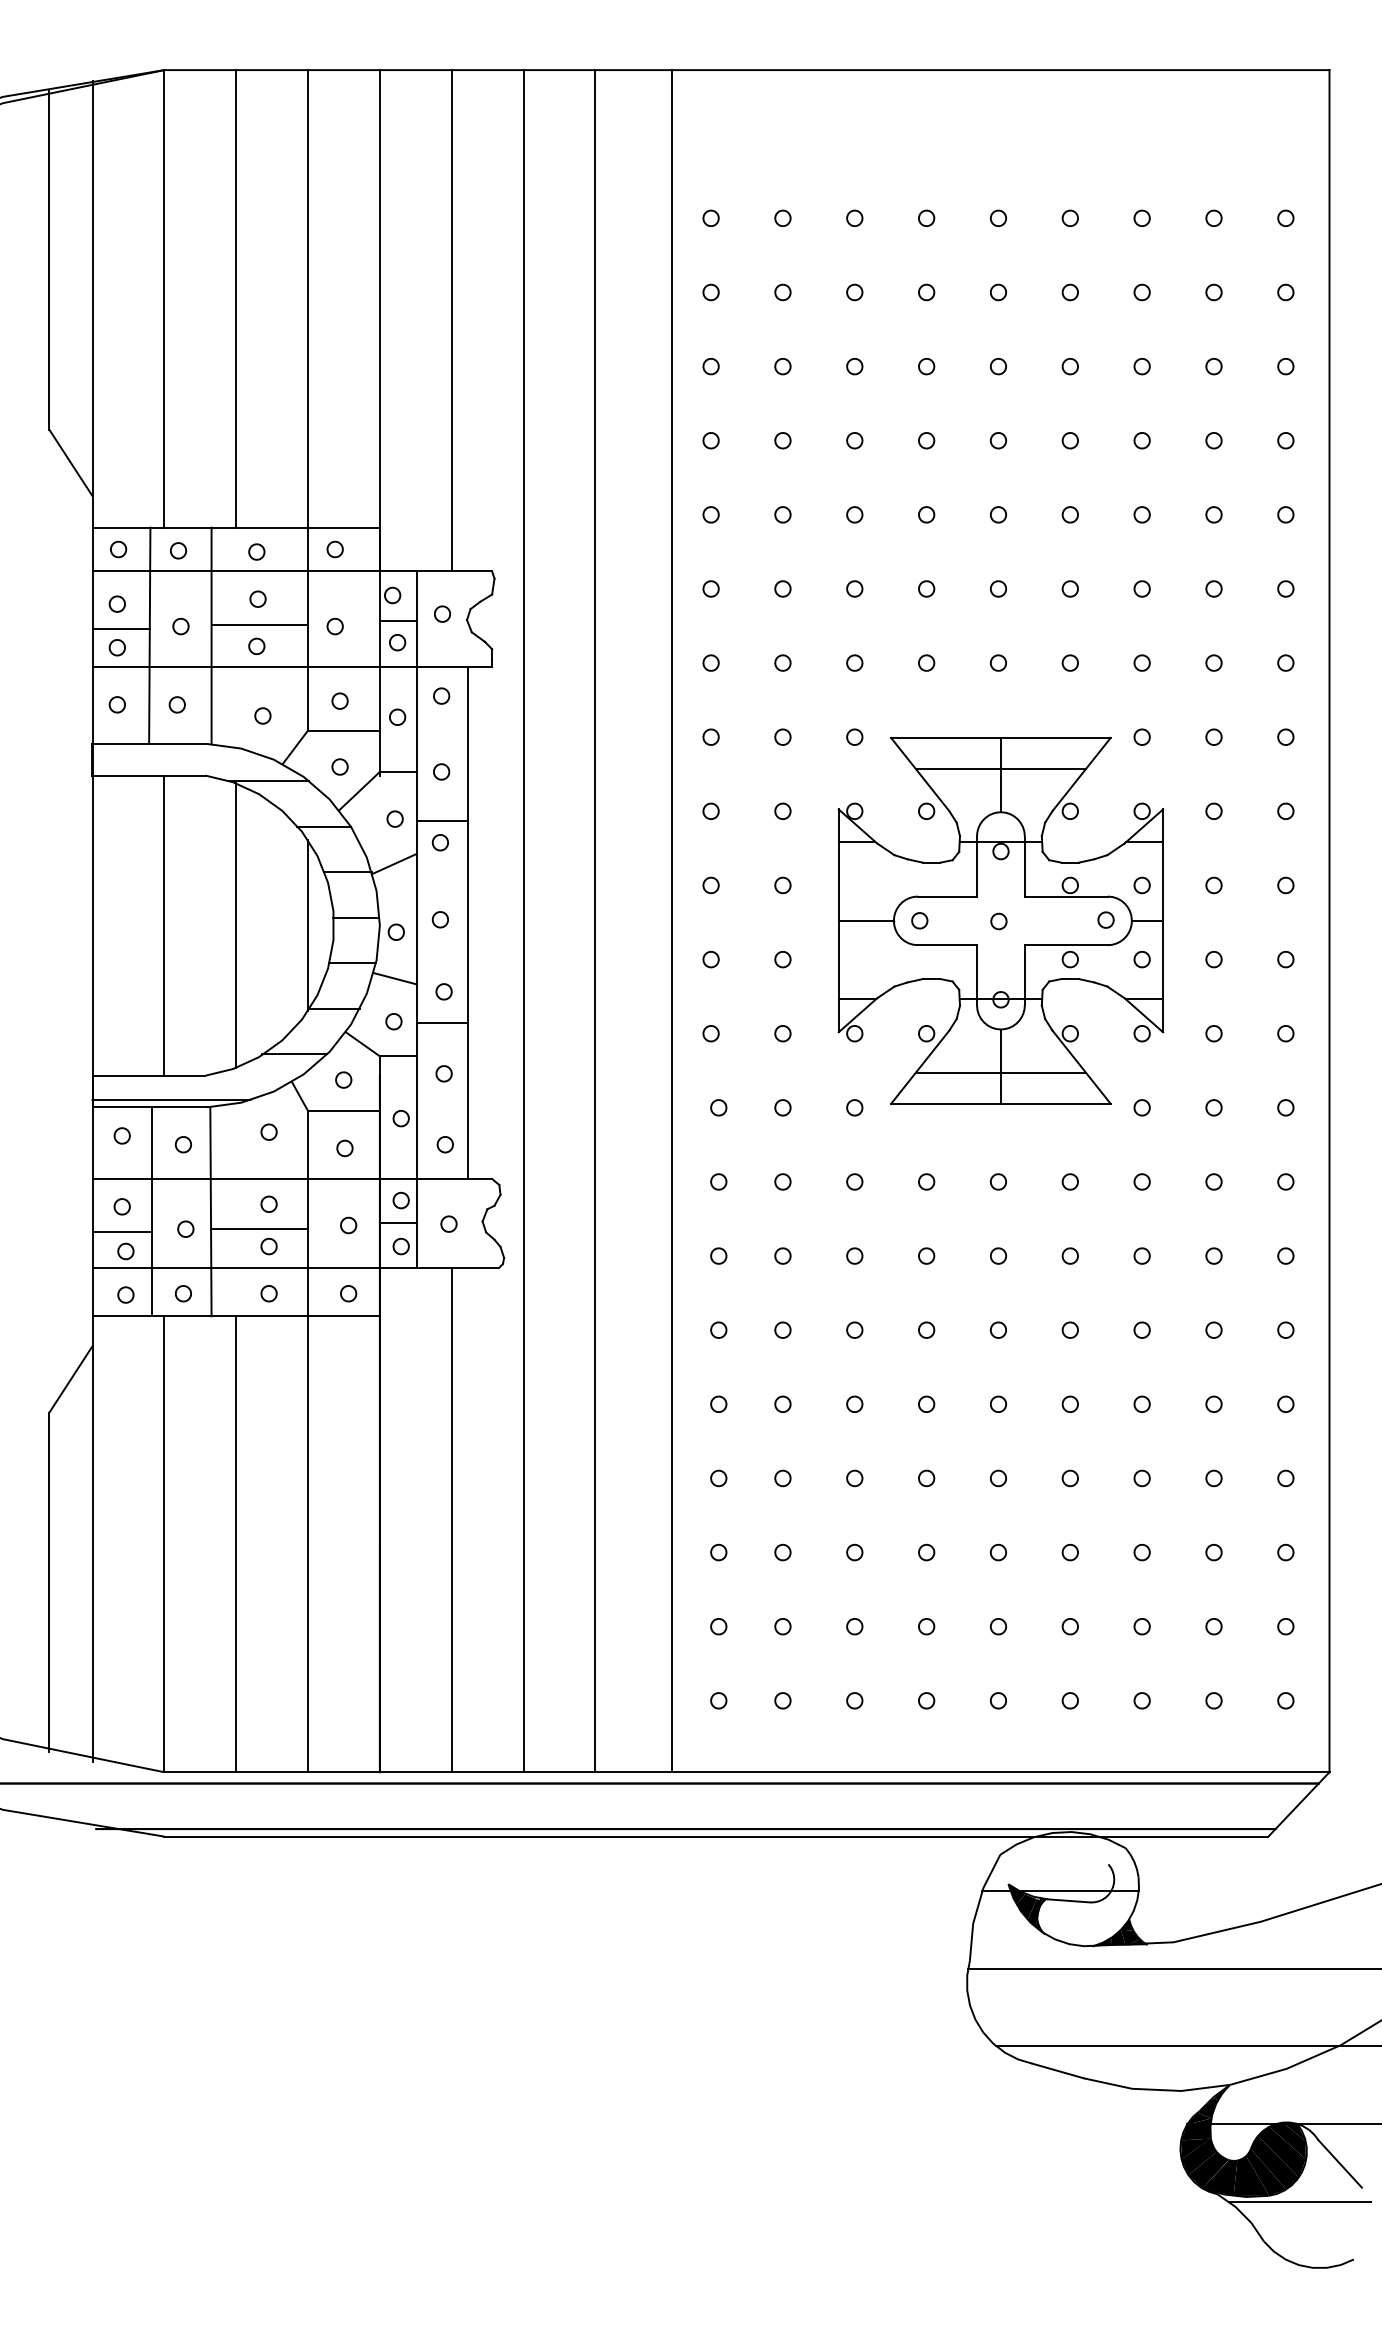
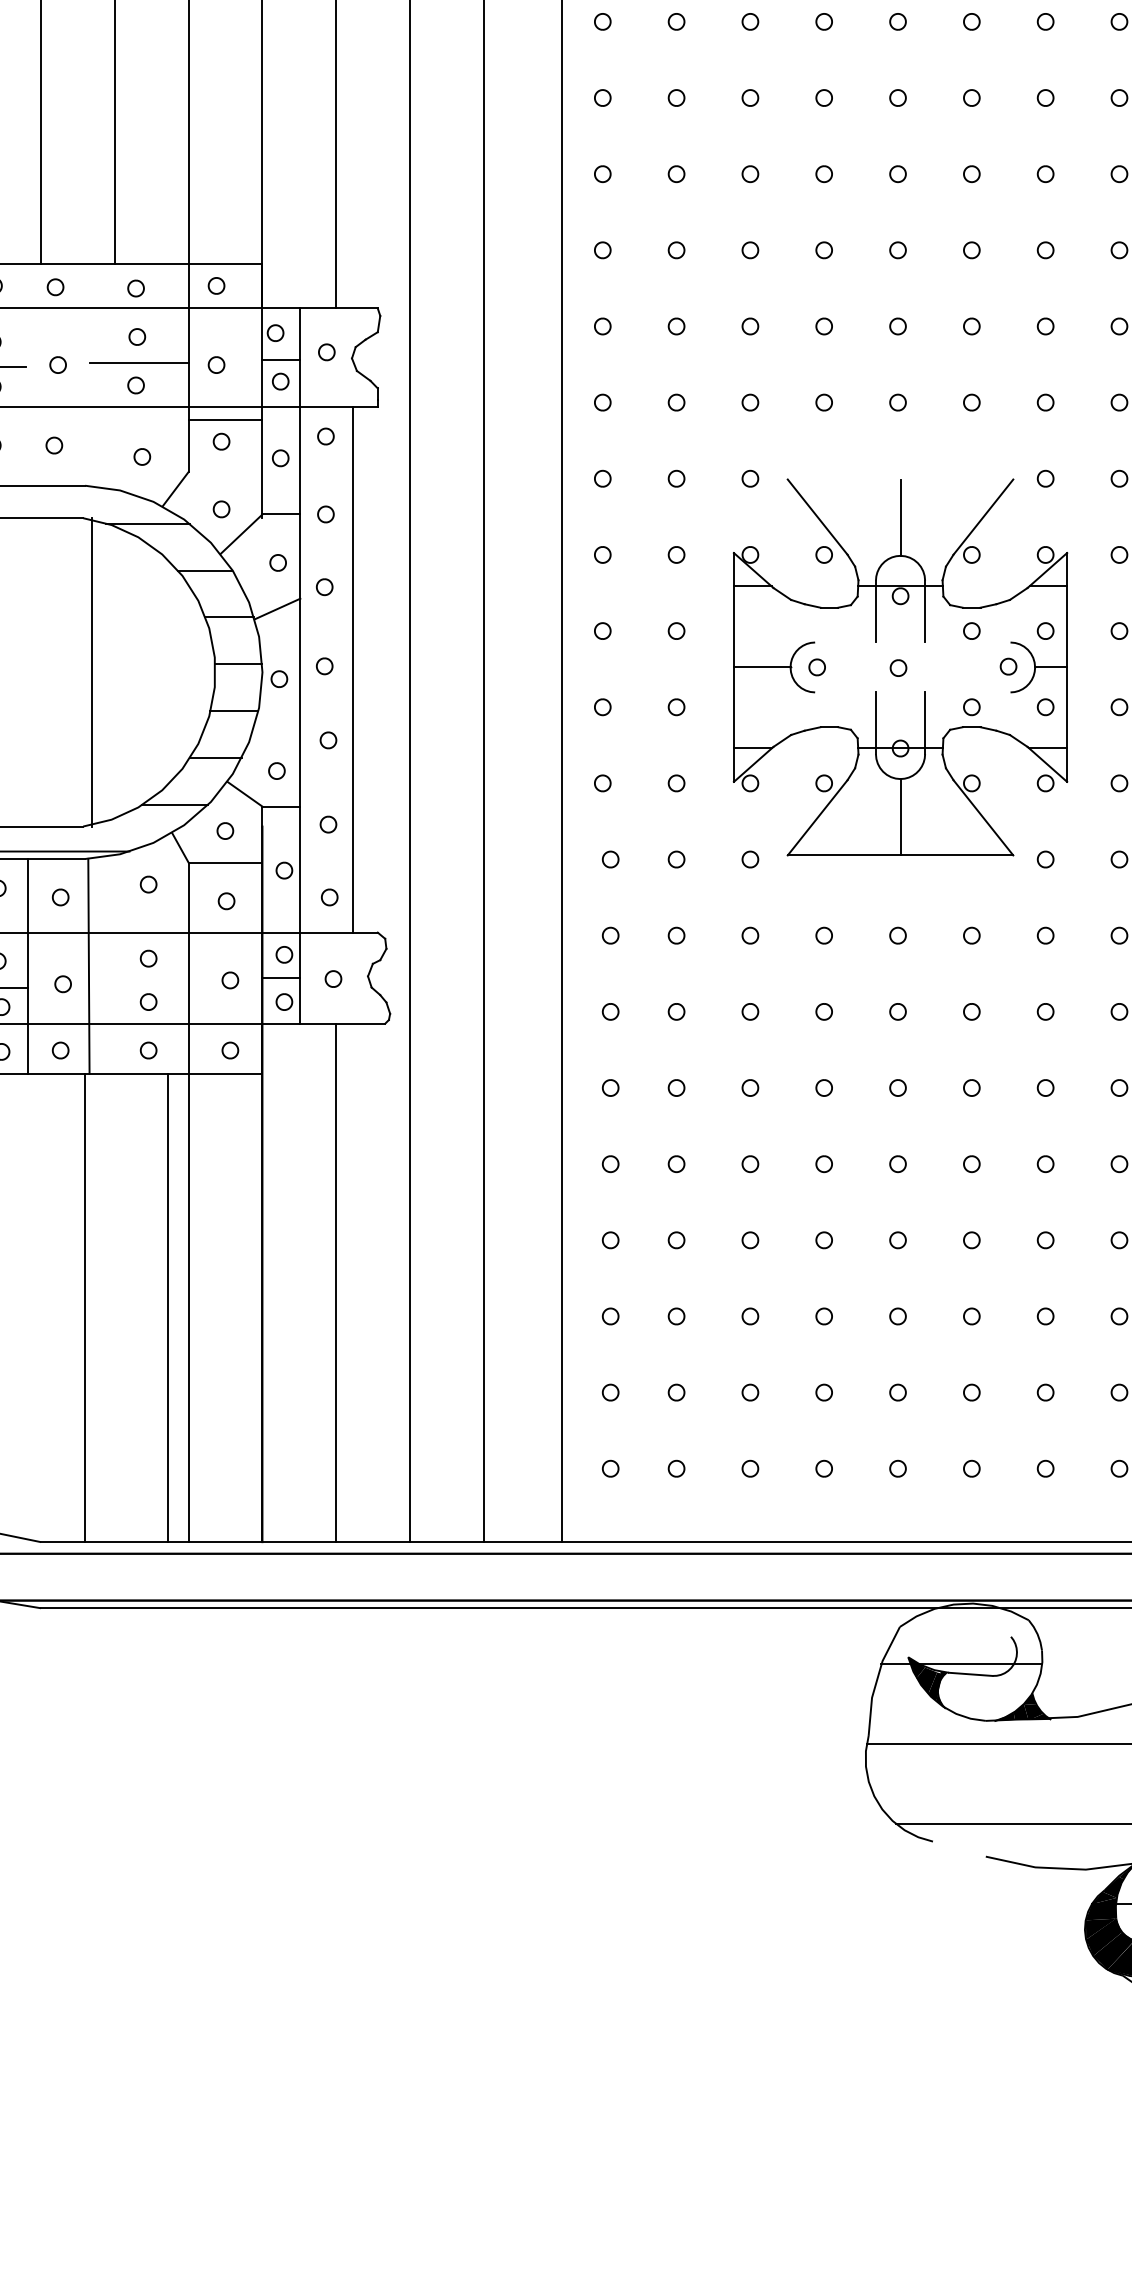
line: (149, 635) -> (25, 374), removed
line: (211, 635) -> (89, 374), removed
line: (343, 730) -> (225, 419), moved
line: (1000, 737) -> (900, 479), removed
line: (1000, 769) -> (900, 511), removed
line: (442, 820) -> (326, 564), removed
line: (946, 896) -> (844, 642), removed
line: (1065, 896) -> (966, 642), removed
line: (164, 925) -> (92, 672), moved
line: (236, 925) -> (115, 672), removed
line: (308, 925) -> (189, 672), removed
line: (946, 945) -> (844, 692), removed
line: (1065, 945) -> (966, 692), removed
line: (394, 978) -> (277, 726), removed
line: (442, 1023) -> (326, 772), removed
line: (1000, 1072) -> (900, 823), removed
line: (259, 1228) -> (138, 983), removed
line: (164, 1544) -> (85, 1308), moved
line: (236, 1544) -> (168, 1308), moved
line: (1057, 2070) -> (958, 1848), removed

